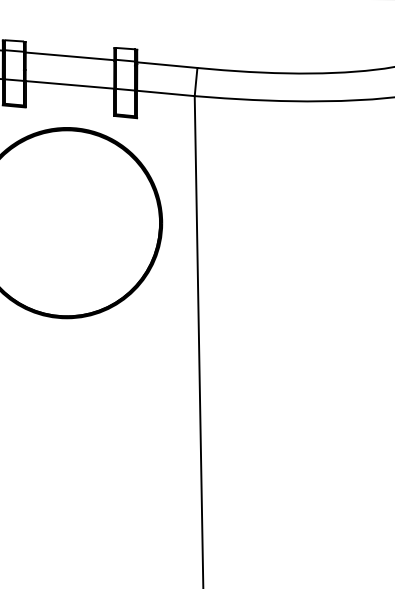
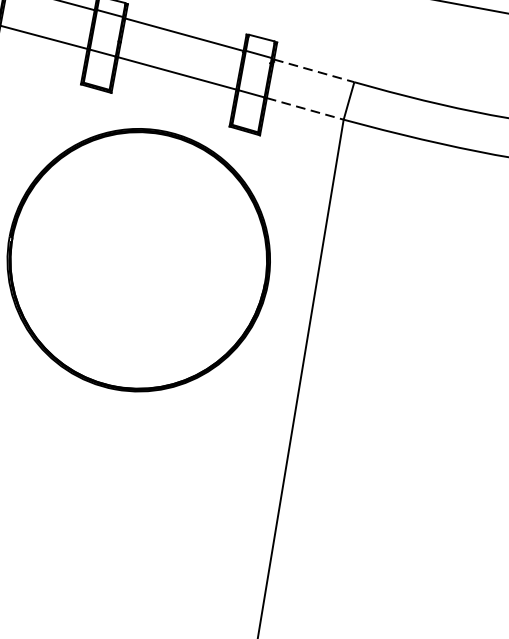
line: (167, 65) -> (314, 71), solid -> dashed
line: (165, 93) -> (304, 108), solid -> dashed

